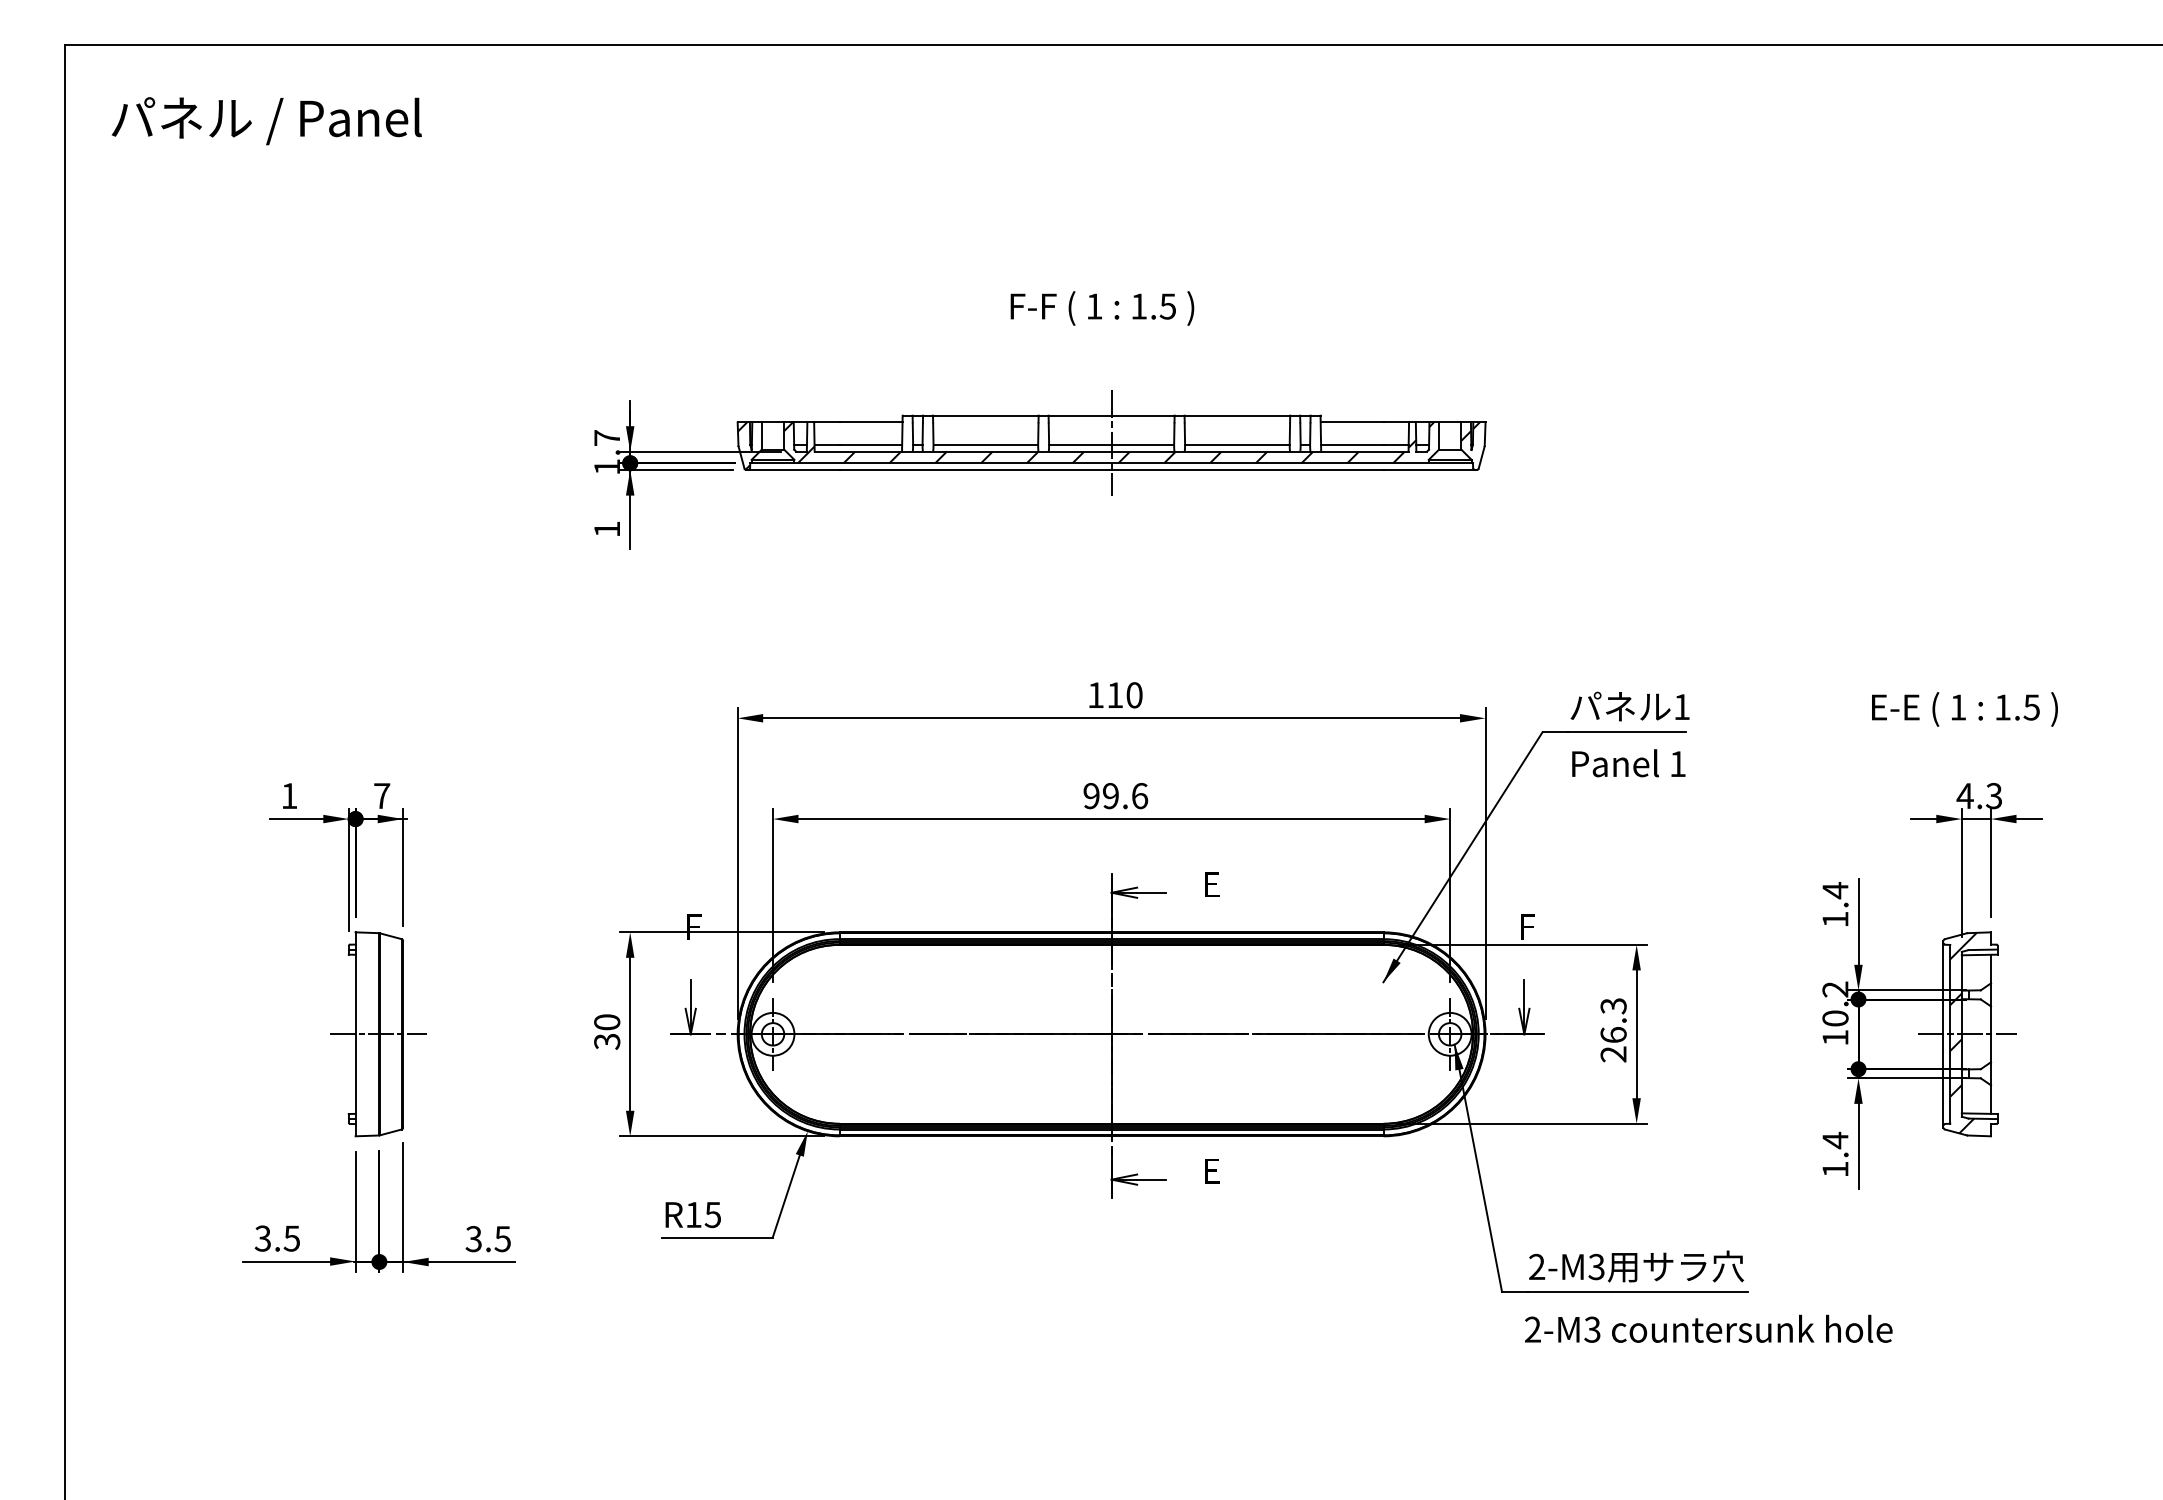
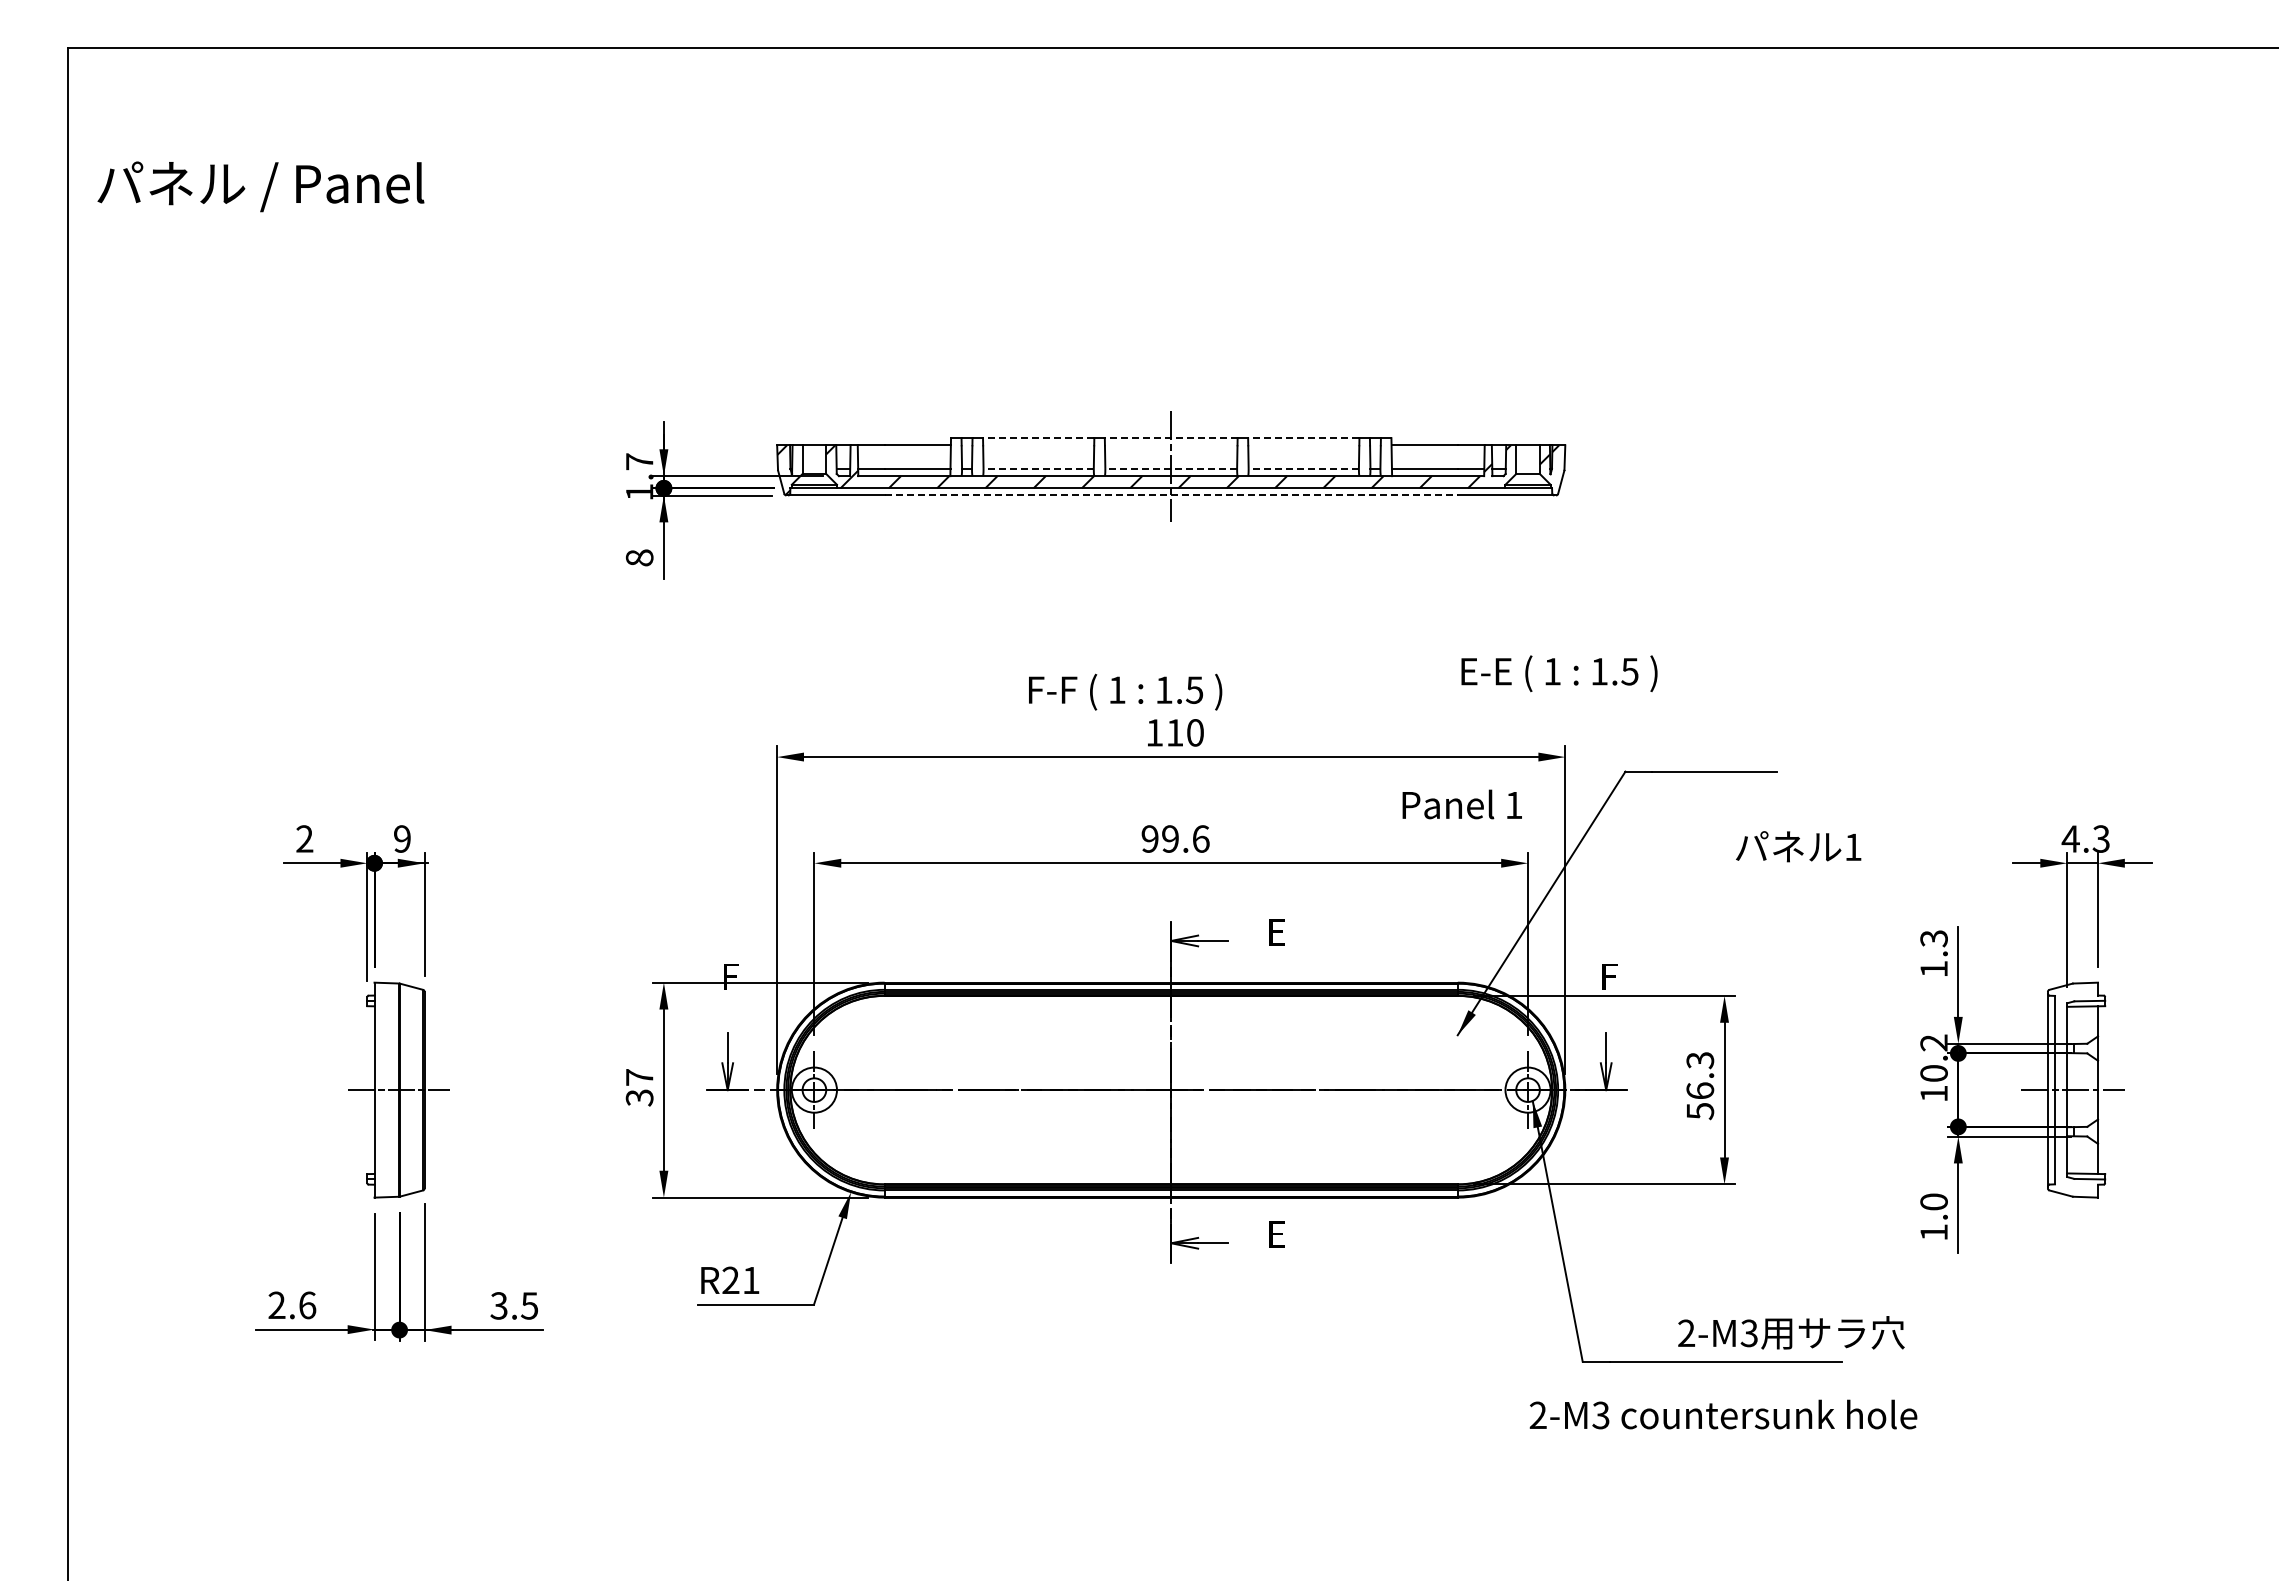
text: (266, 120) -> (260, 186), moved
text: (1102, 307) -> (1125, 691), moved
line: (985, 415) -> (1038, 438), solid -> dashed
line: (1110, 415) -> (1170, 438), solid -> dashed
line: (1237, 415) -> (1303, 438), solid -> dashed
line: (985, 444) -> (1038, 468), solid -> dashed
line: (1111, 444) -> (1171, 468), solid -> dashed
line: (1237, 444) -> (1303, 468), solid -> dashed
line: (1111, 470) -> (1171, 495), solid -> dashed
text: (607, 528) -> (639, 557), 1 -> 8
text: (1629, 706) -> (1798, 846), moved
text: (1964, 709) -> (1559, 673), moved
text: (1628, 763) -> (1461, 804), moved
text: (289, 795) -> (304, 838), 1 -> 2
text: (382, 795) -> (402, 838), 7 -> 9
text: (1834, 890) -> (1933, 938), 1.4 -> 1.3
text: (607, 1022) -> (639, 1077), 30 -> 37
hatch: (1963, 1032) -> (2068, 1088), removed
text: (1613, 1054) -> (1700, 1111), 26.3 -> 56.3
text: (1834, 1140) -> (1933, 1202), 1.4 -> 1.0
text: (702, 1214) -> (740, 1280), R15 -> R21
text: (277, 1238) -> (292, 1305), 3.5 -> 2.6
text: (1636, 1266) -> (1791, 1332), moved
text: (1708, 1328) -> (1723, 1414), moved

